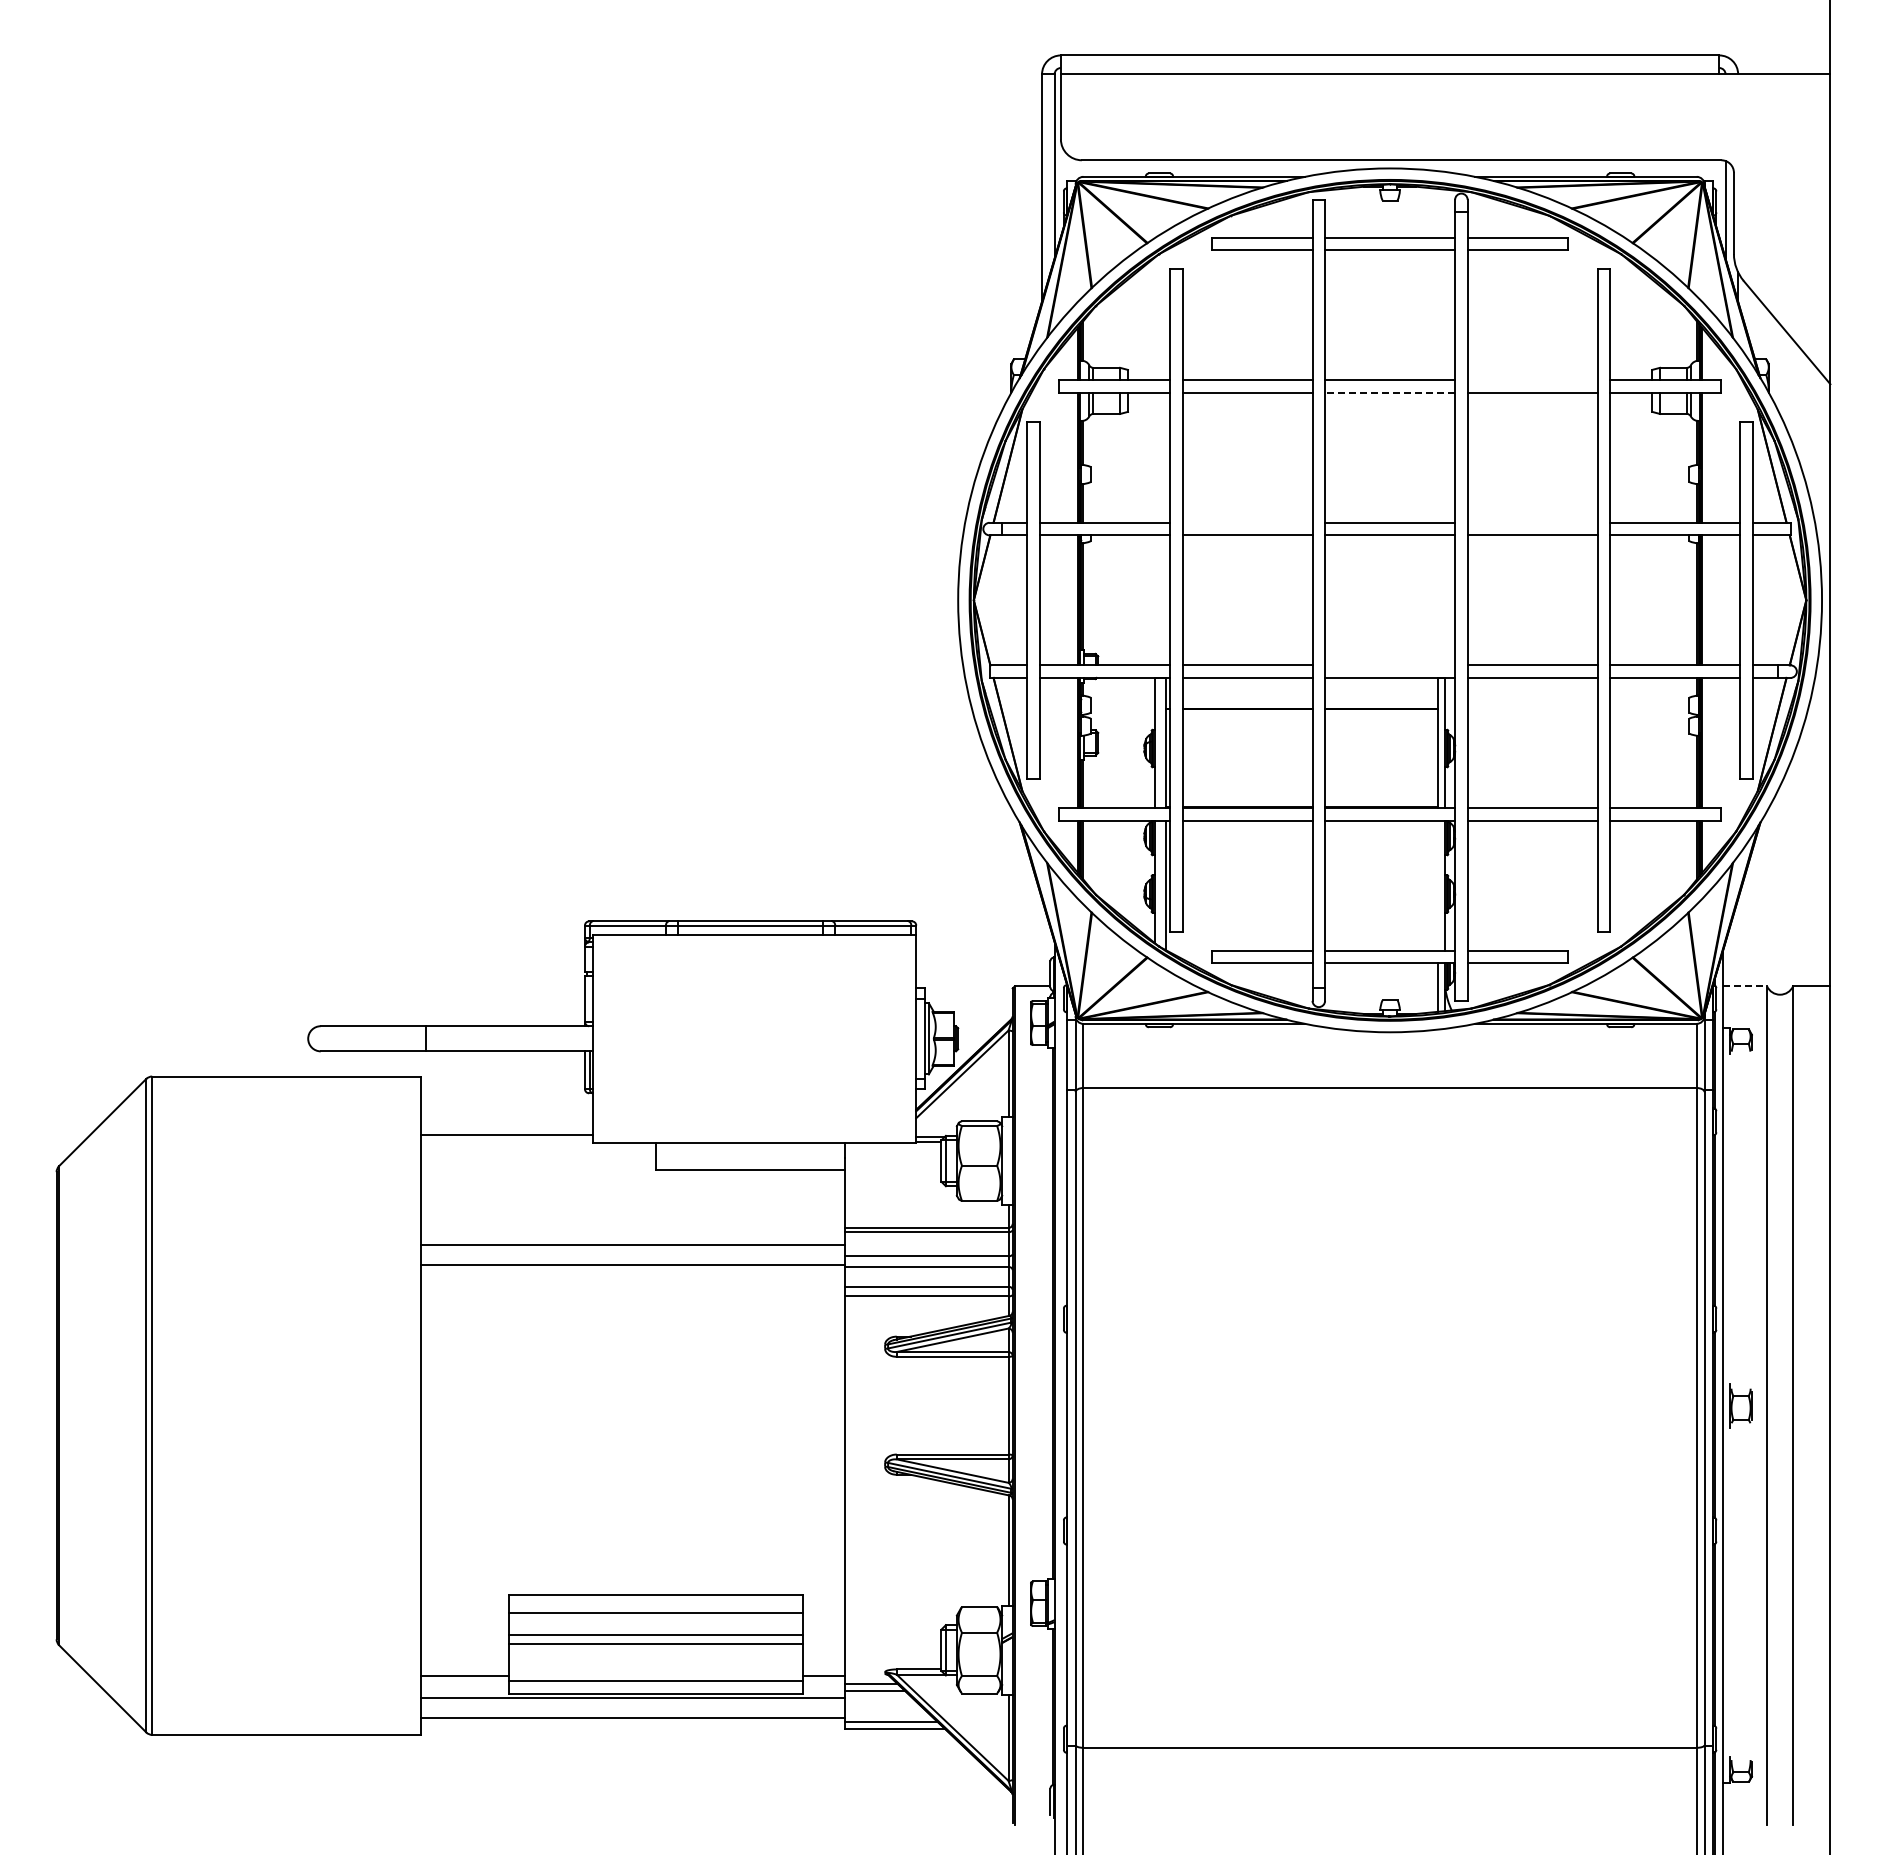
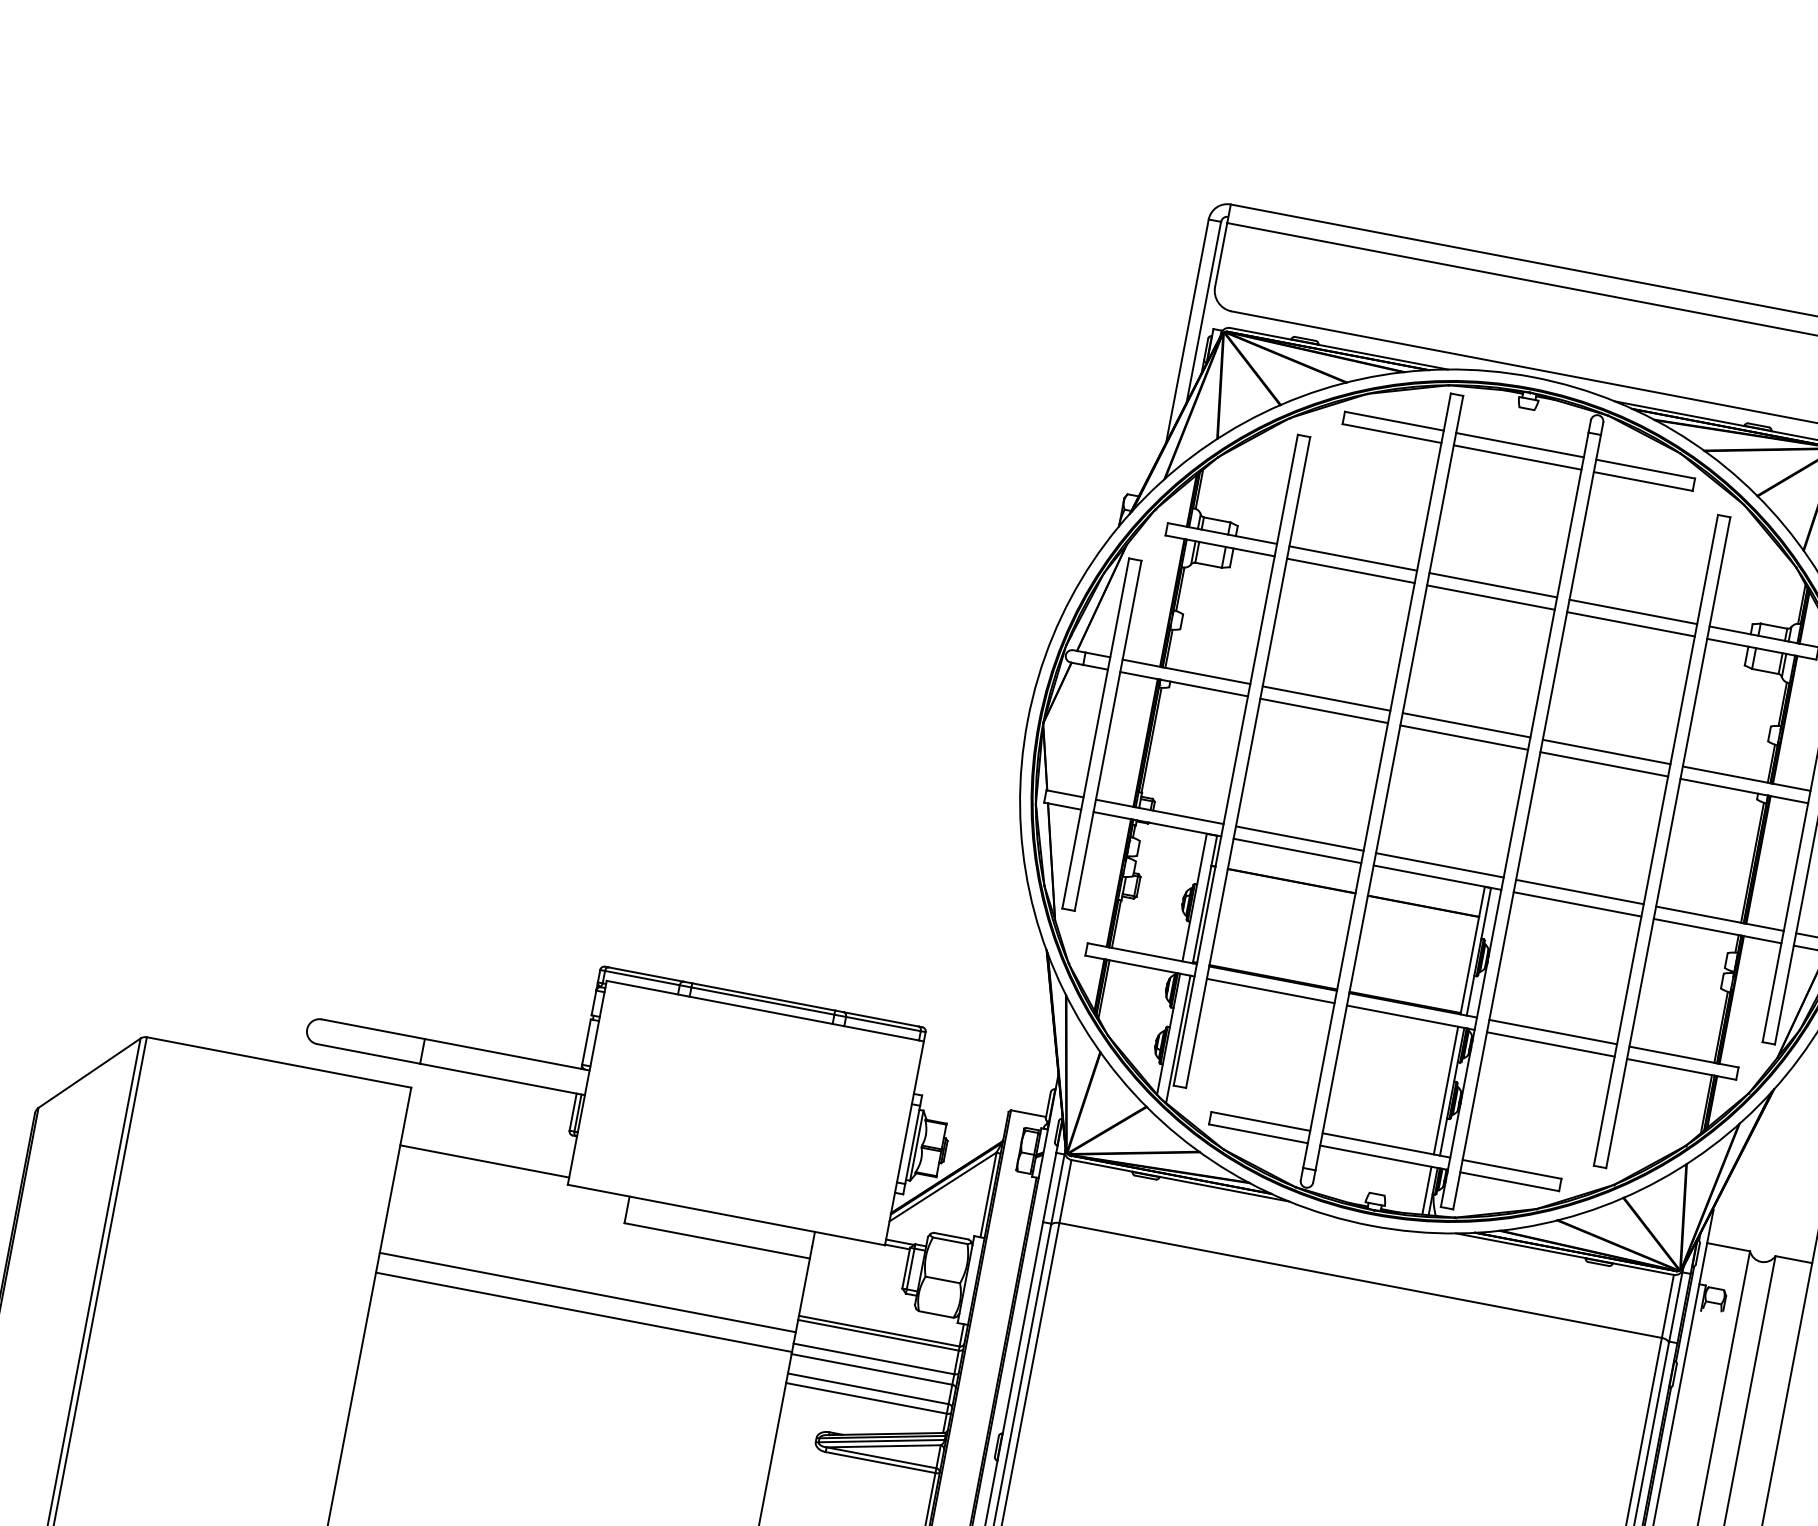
line: (1532, 380) -> (1633, 612), added
line: (1390, 392) -> (1491, 597), dashed -> solid
line: (1247, 522) -> (1326, 698), added
line: (1532, 522) -> (1606, 751), added
line: (1390, 665) -> (1440, 865), added
line: (1438, 885) -> (1446, 1090), added
line: (1745, 986) -> (1728, 1247), dashed -> solid

